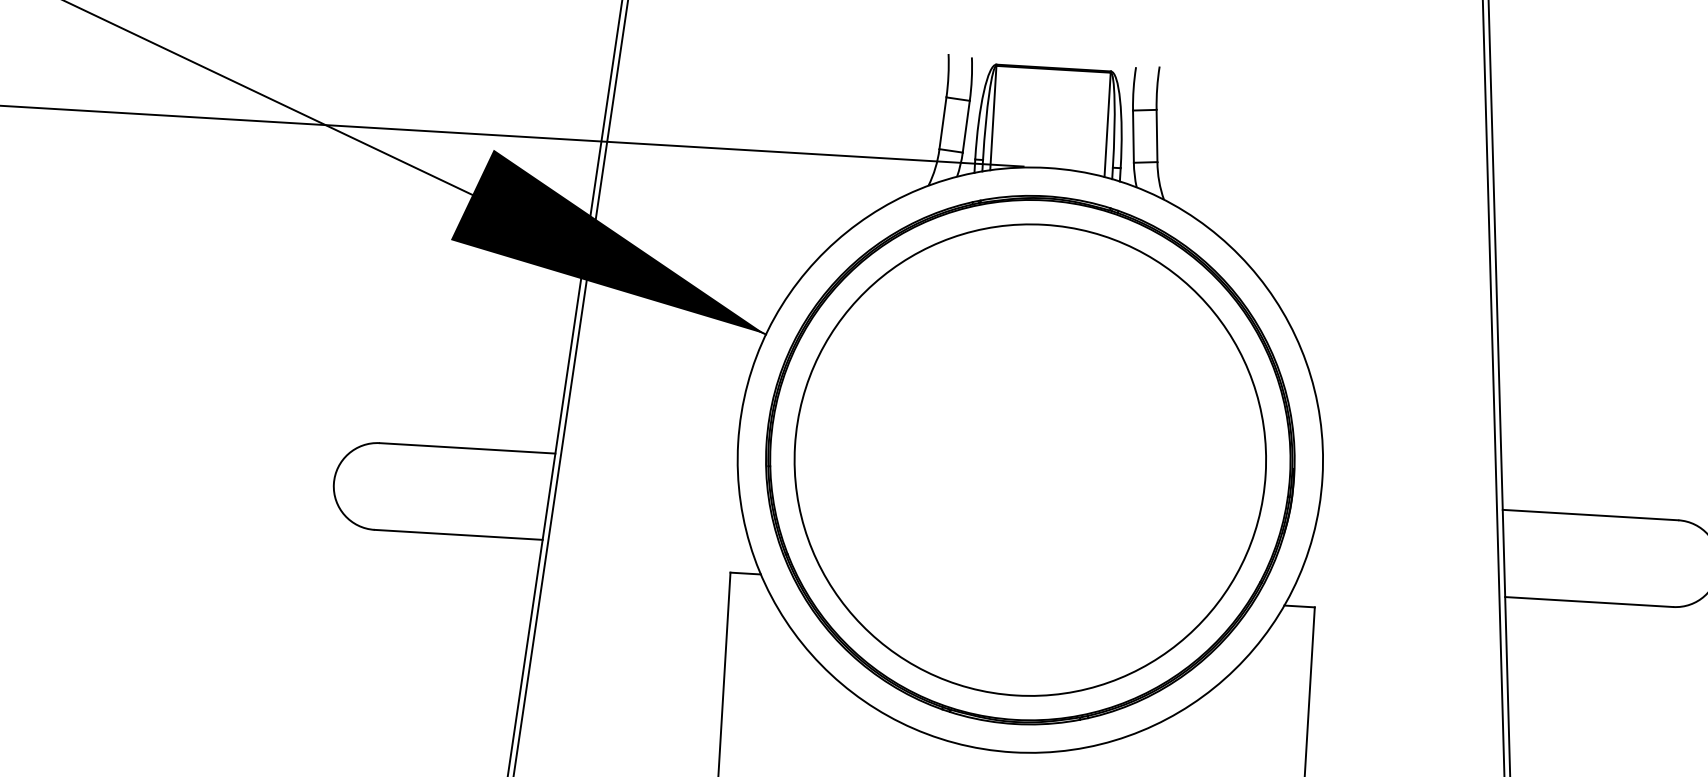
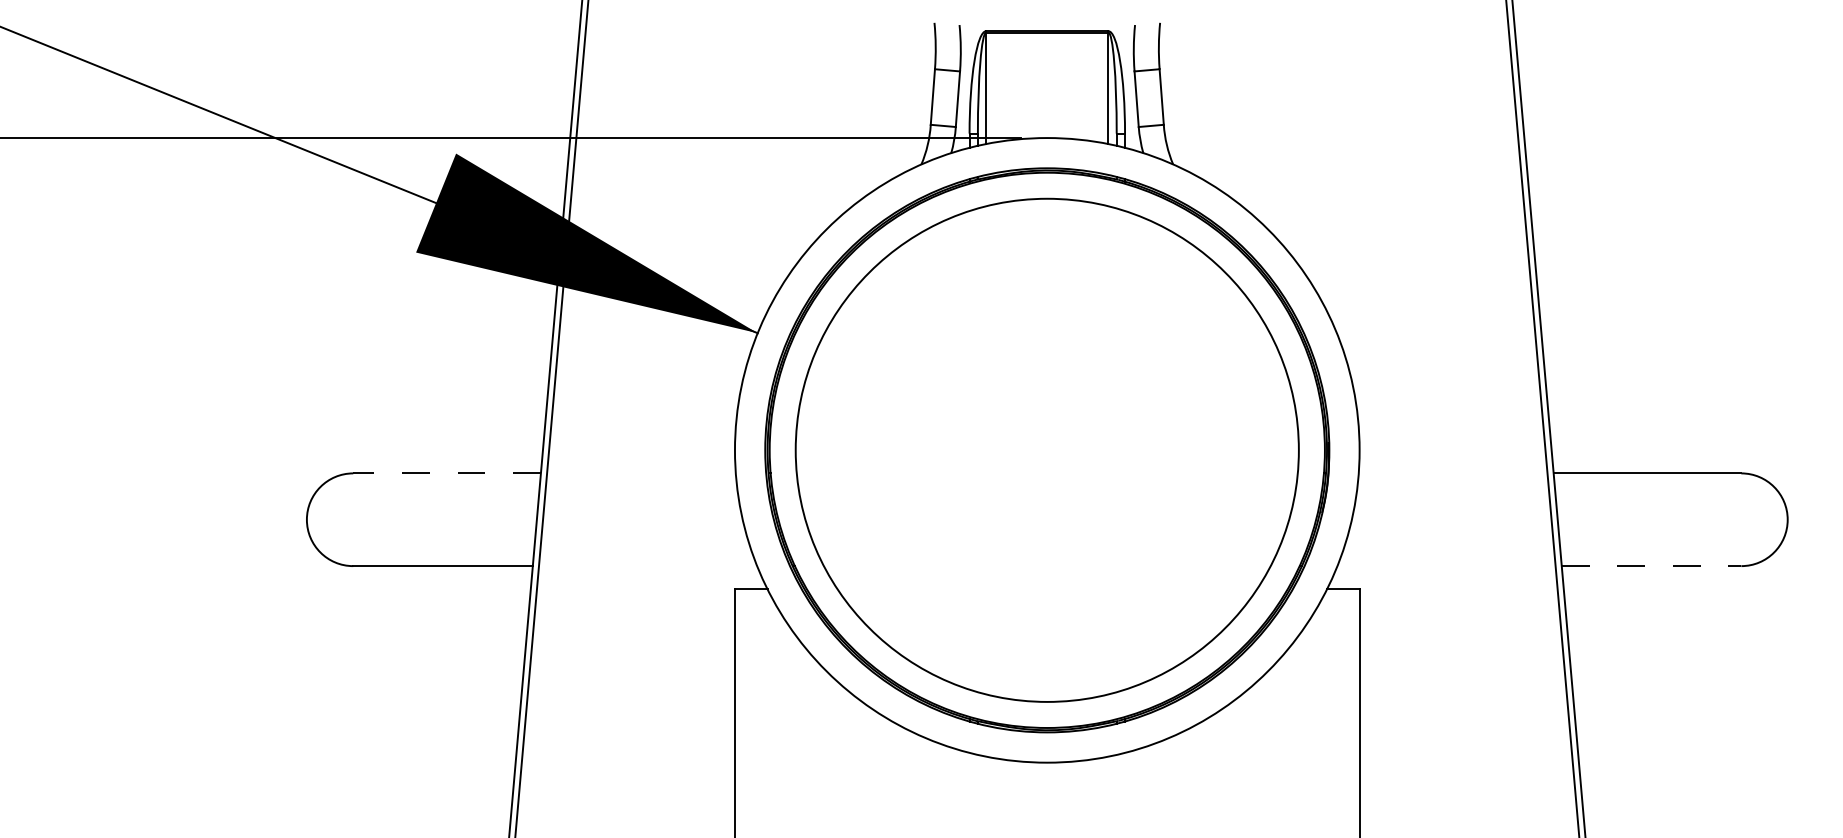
line: (467, 448) -> (447, 473), solid -> dashed
line: (1589, 602) -> (1651, 566), solid -> dashed

